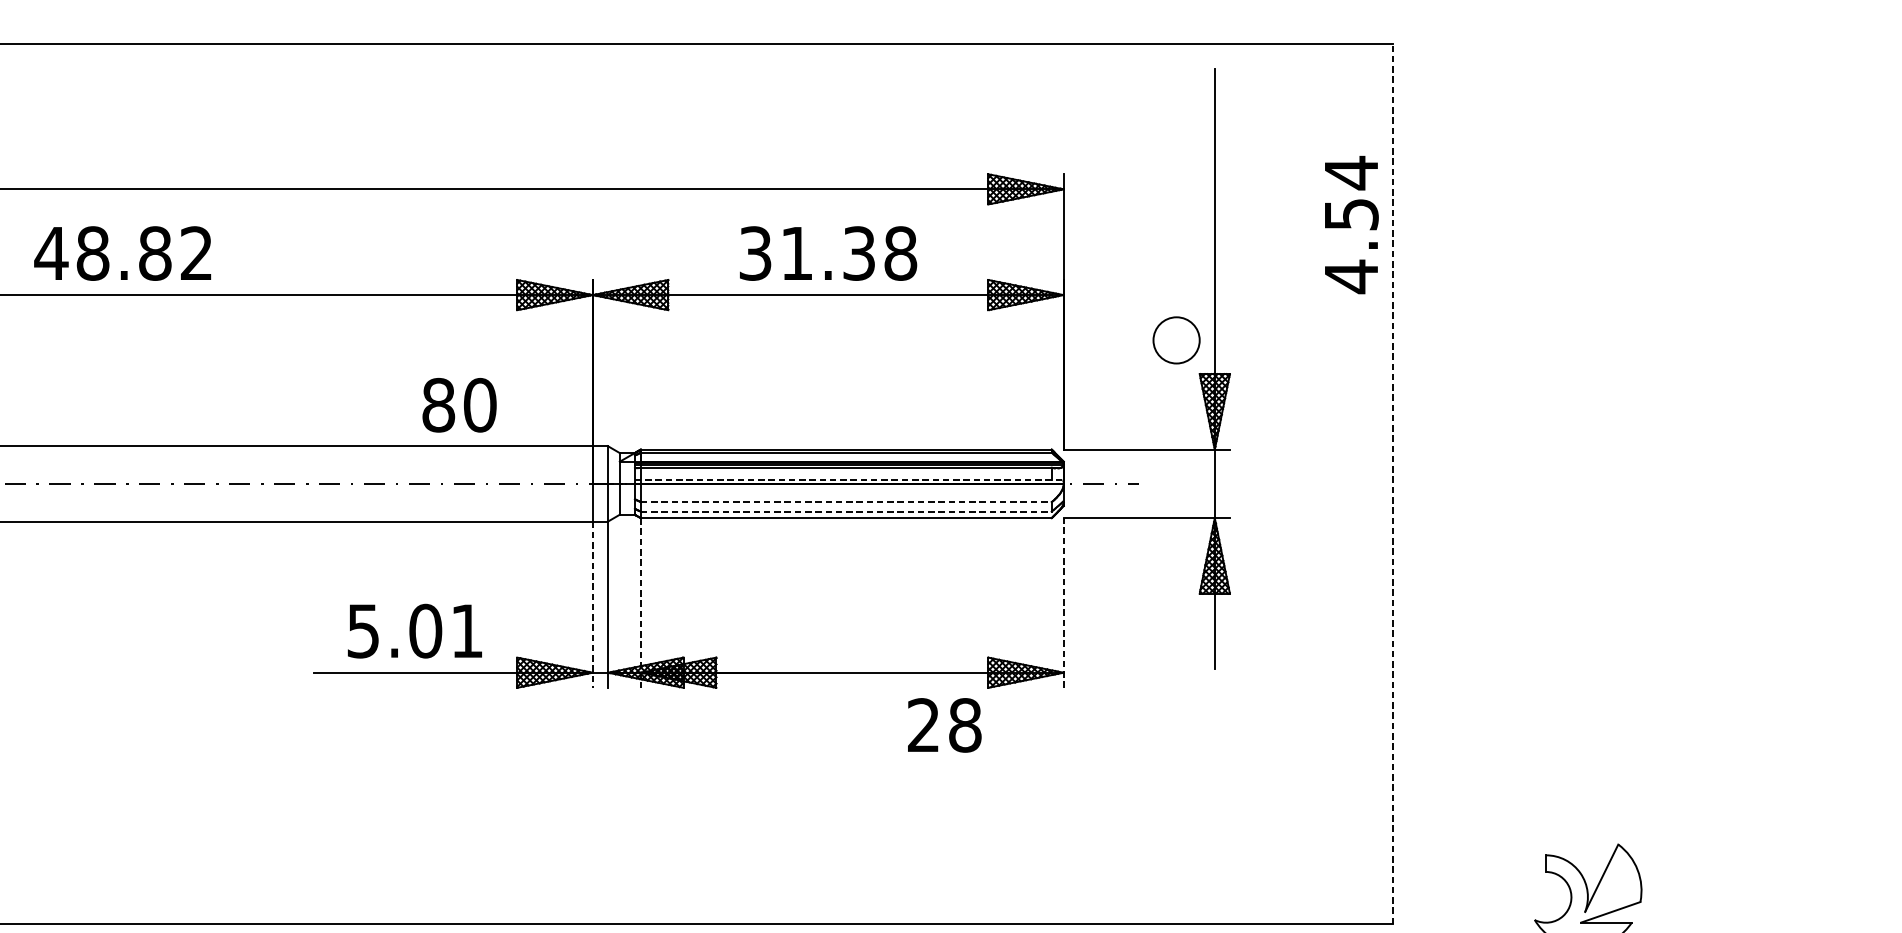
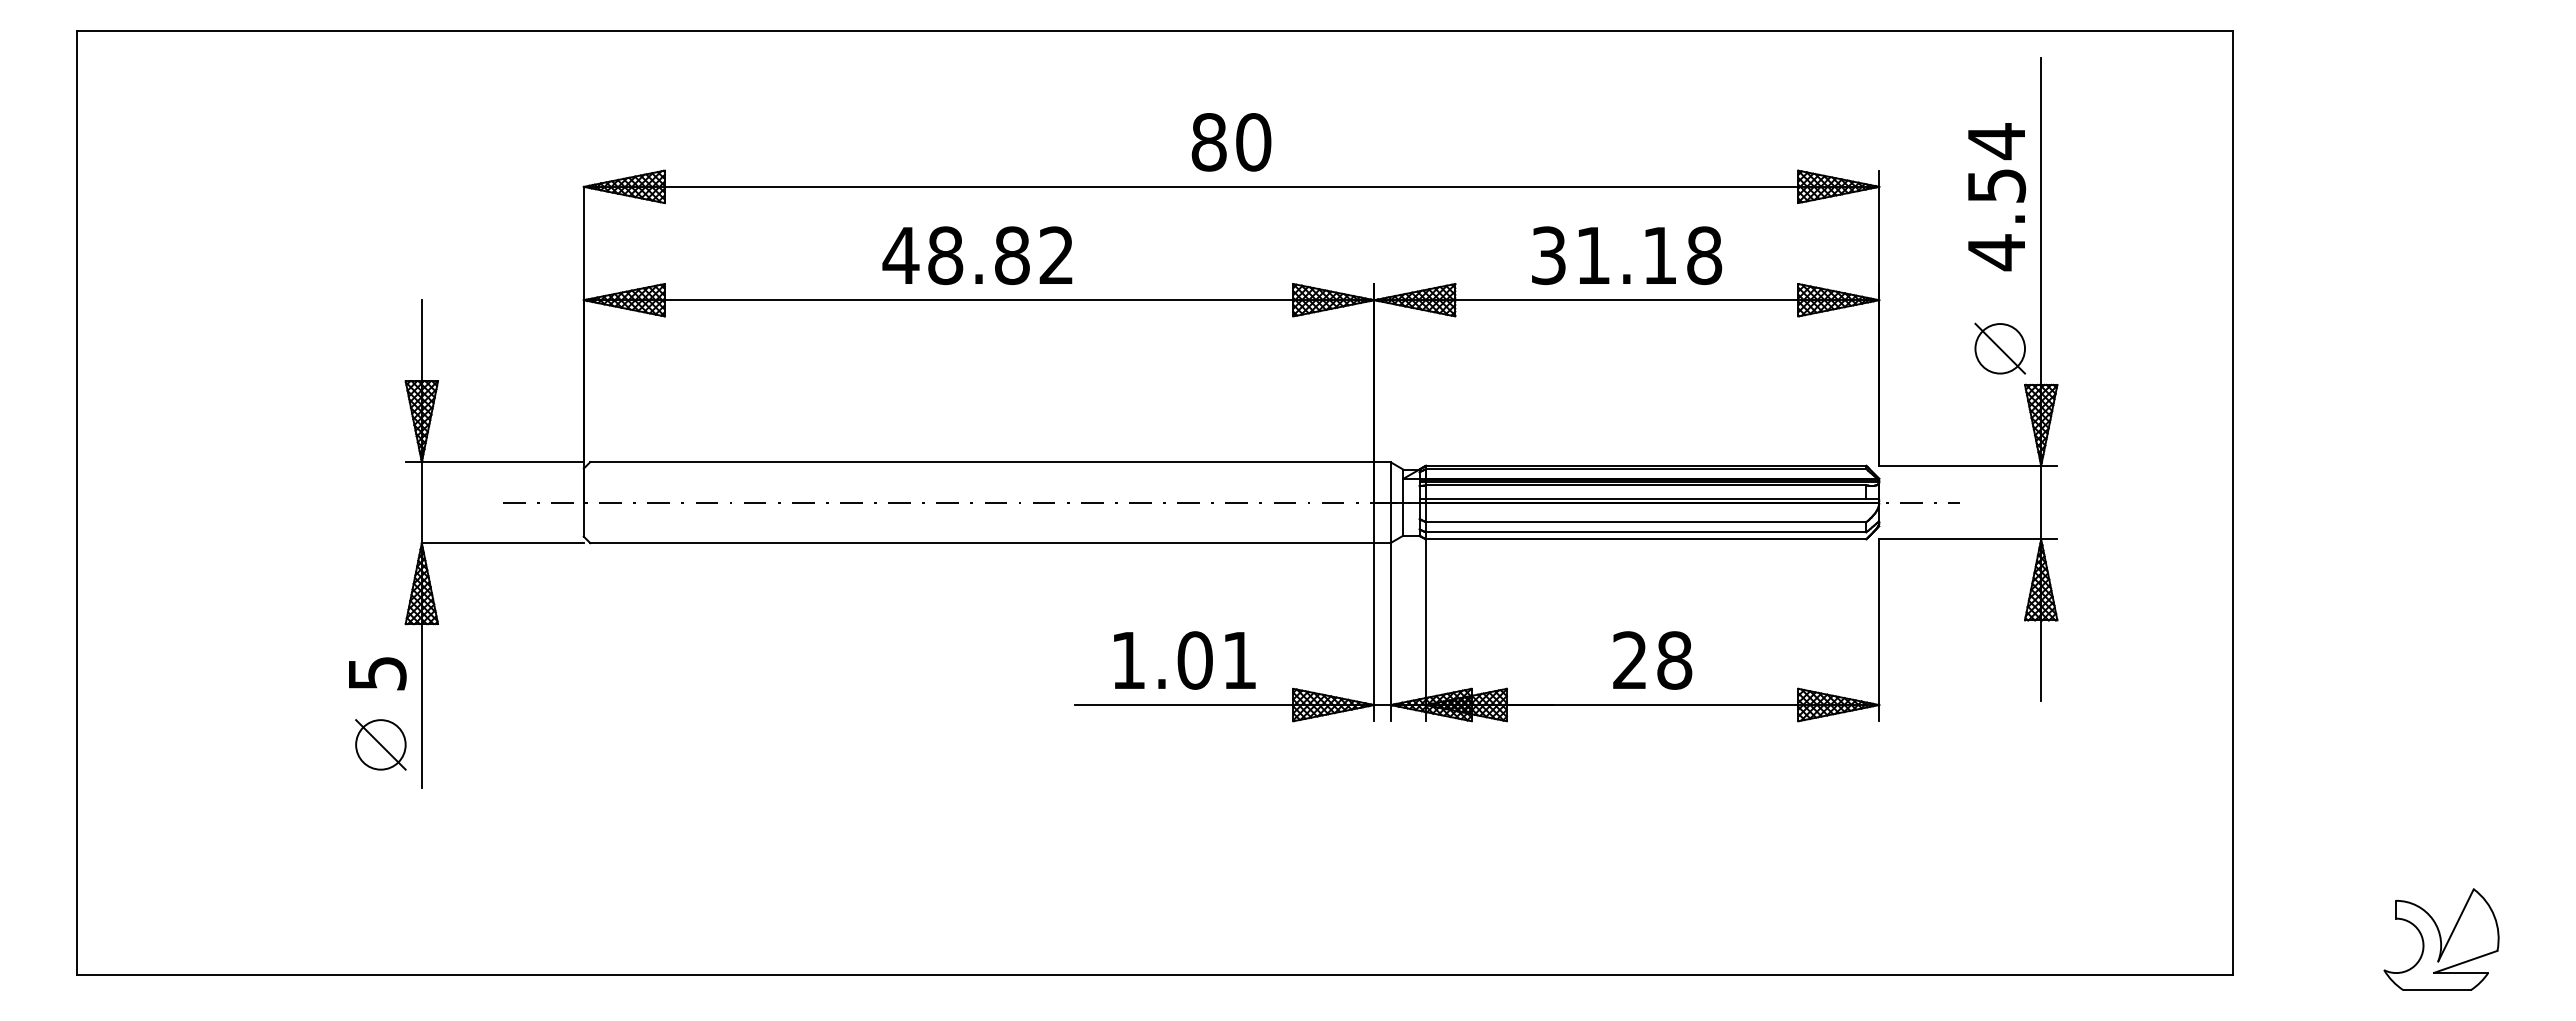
text: (1351, 225) -> (1996, 197), moved
text: (122, 253) -> (977, 255), moved
text: (858, 253) -> (1659, 255), 31.38 -> 31.18
line: (1176, 340) -> (2000, 348), added
text: (459, 405) -> (1231, 142), moved
line: (849, 480) -> (1649, 498), dashed -> solid
line: (1393, 483) -> (2232, 502), dashed -> solid
line: (846, 502) -> (1646, 522), dashed -> solid
line: (846, 511) -> (1646, 532), dashed -> solid
line: (640, 603) -> (1425, 630), dashed -> solid
line: (1063, 603) -> (1879, 630), dashed -> solid
line: (592, 605) -> (1374, 632), dashed -> solid
text: (362, 631) -> (1127, 660), 5.01 -> 1.01
text: (944, 725) -> (1652, 660), moved

